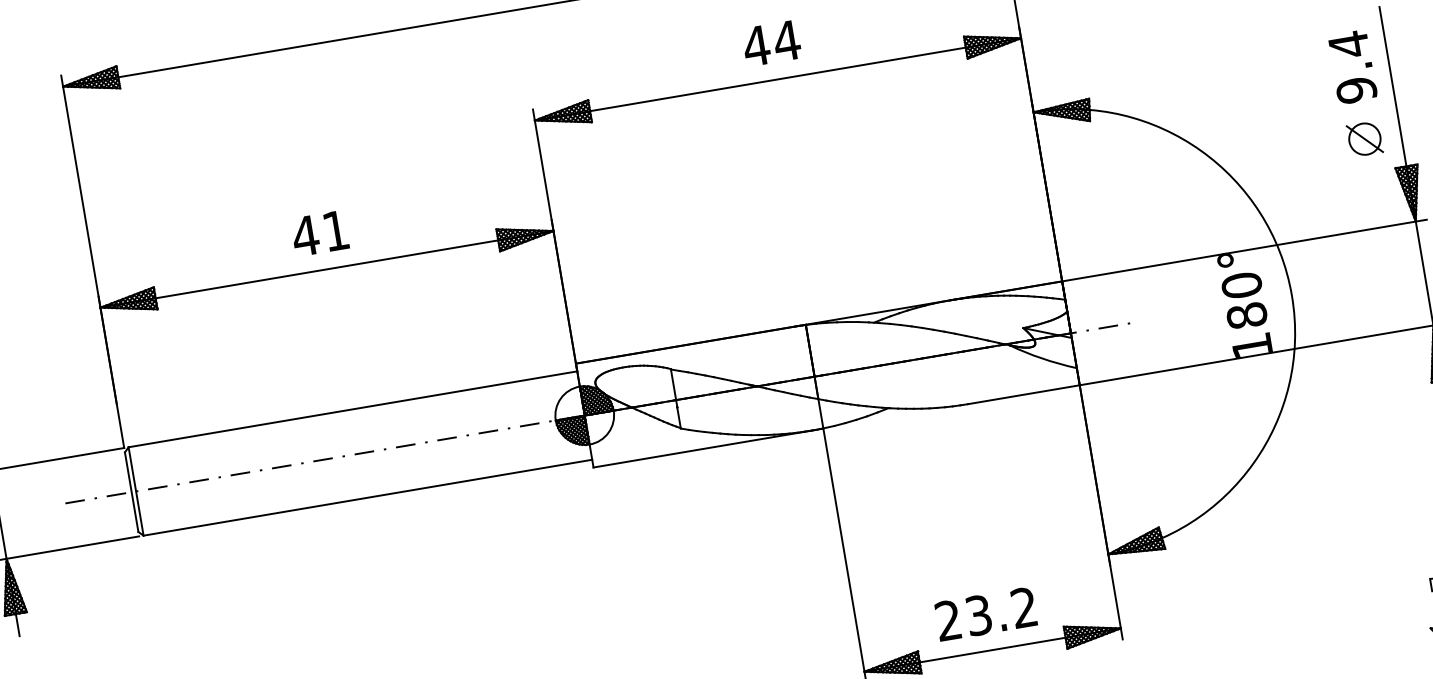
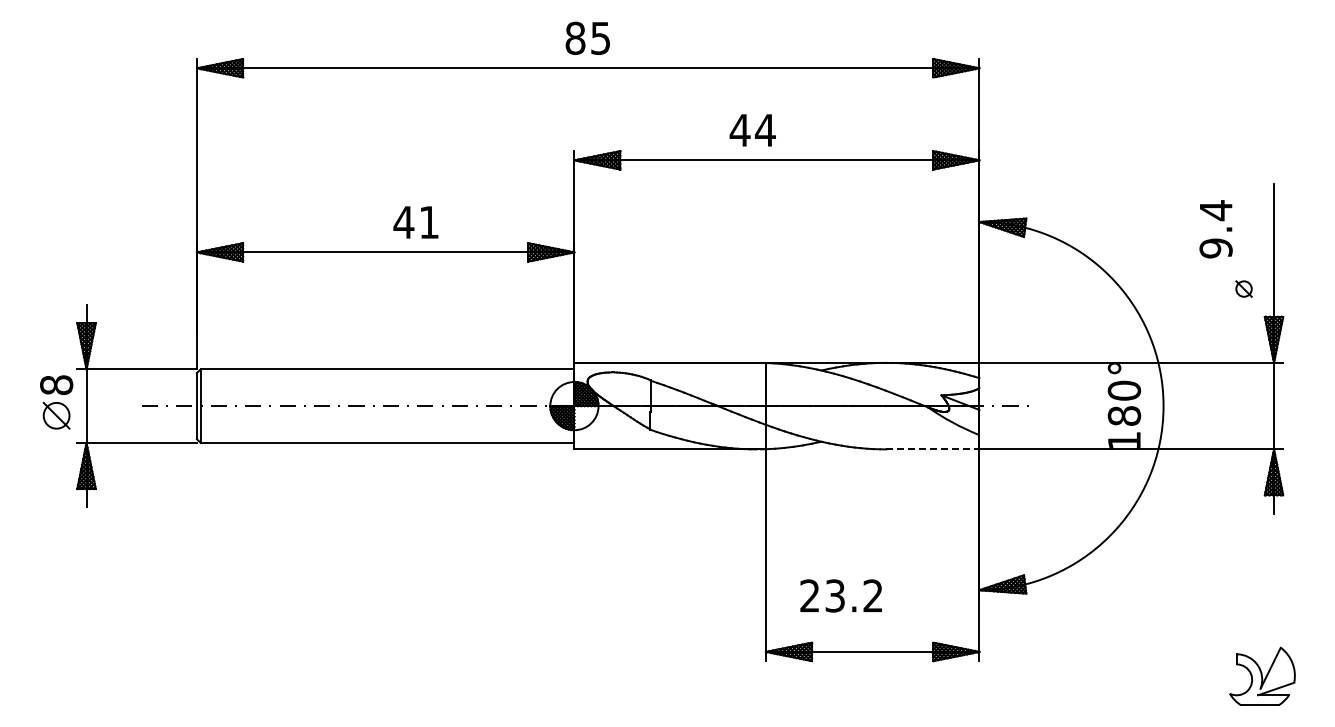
text: (771, 43) -> (752, 130), moved
text: (1352, 67) -> (1215, 229), moved
part: (1364, 138) -> (1243, 288), size x0.6
text: (319, 233) -> (415, 222), moved
line: (1023, 394) -> (932, 449), solid -> dashed
text: (985, 613) -> (840, 595), moved

